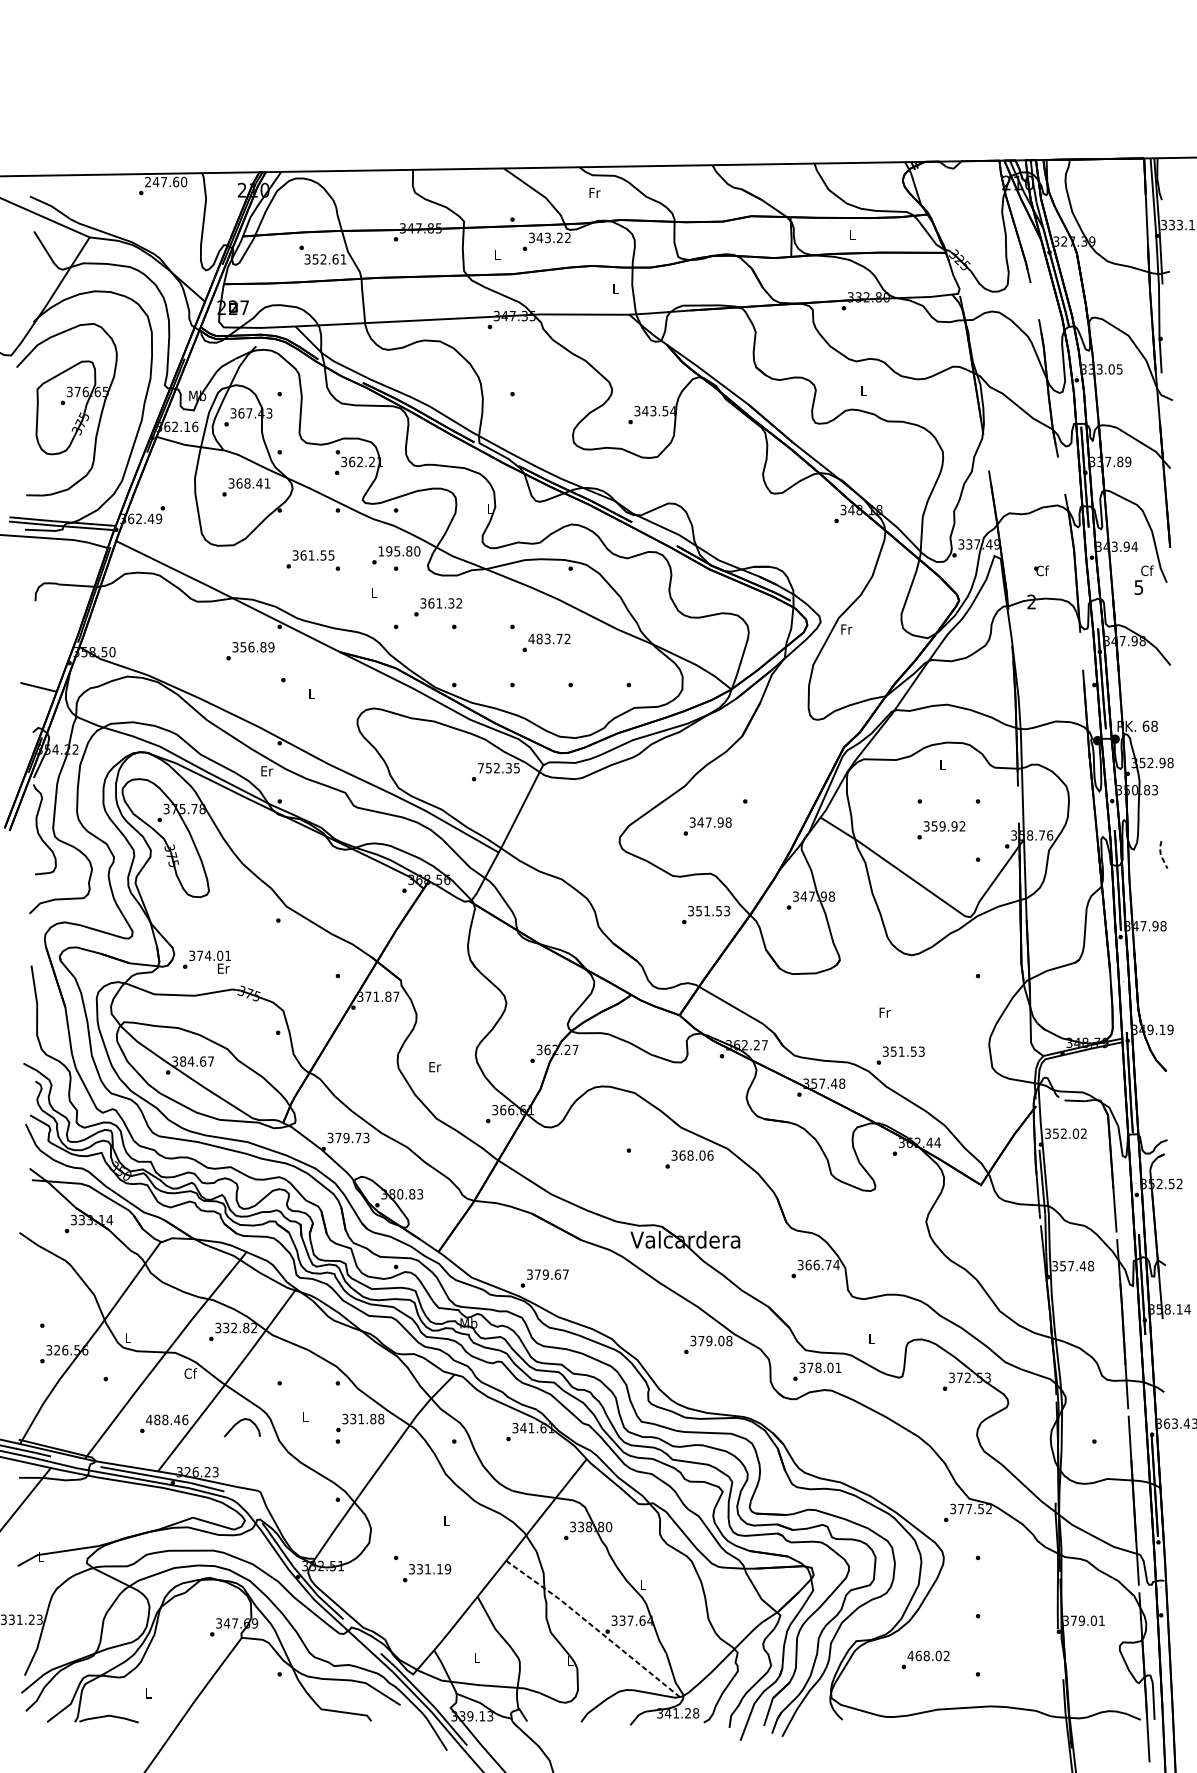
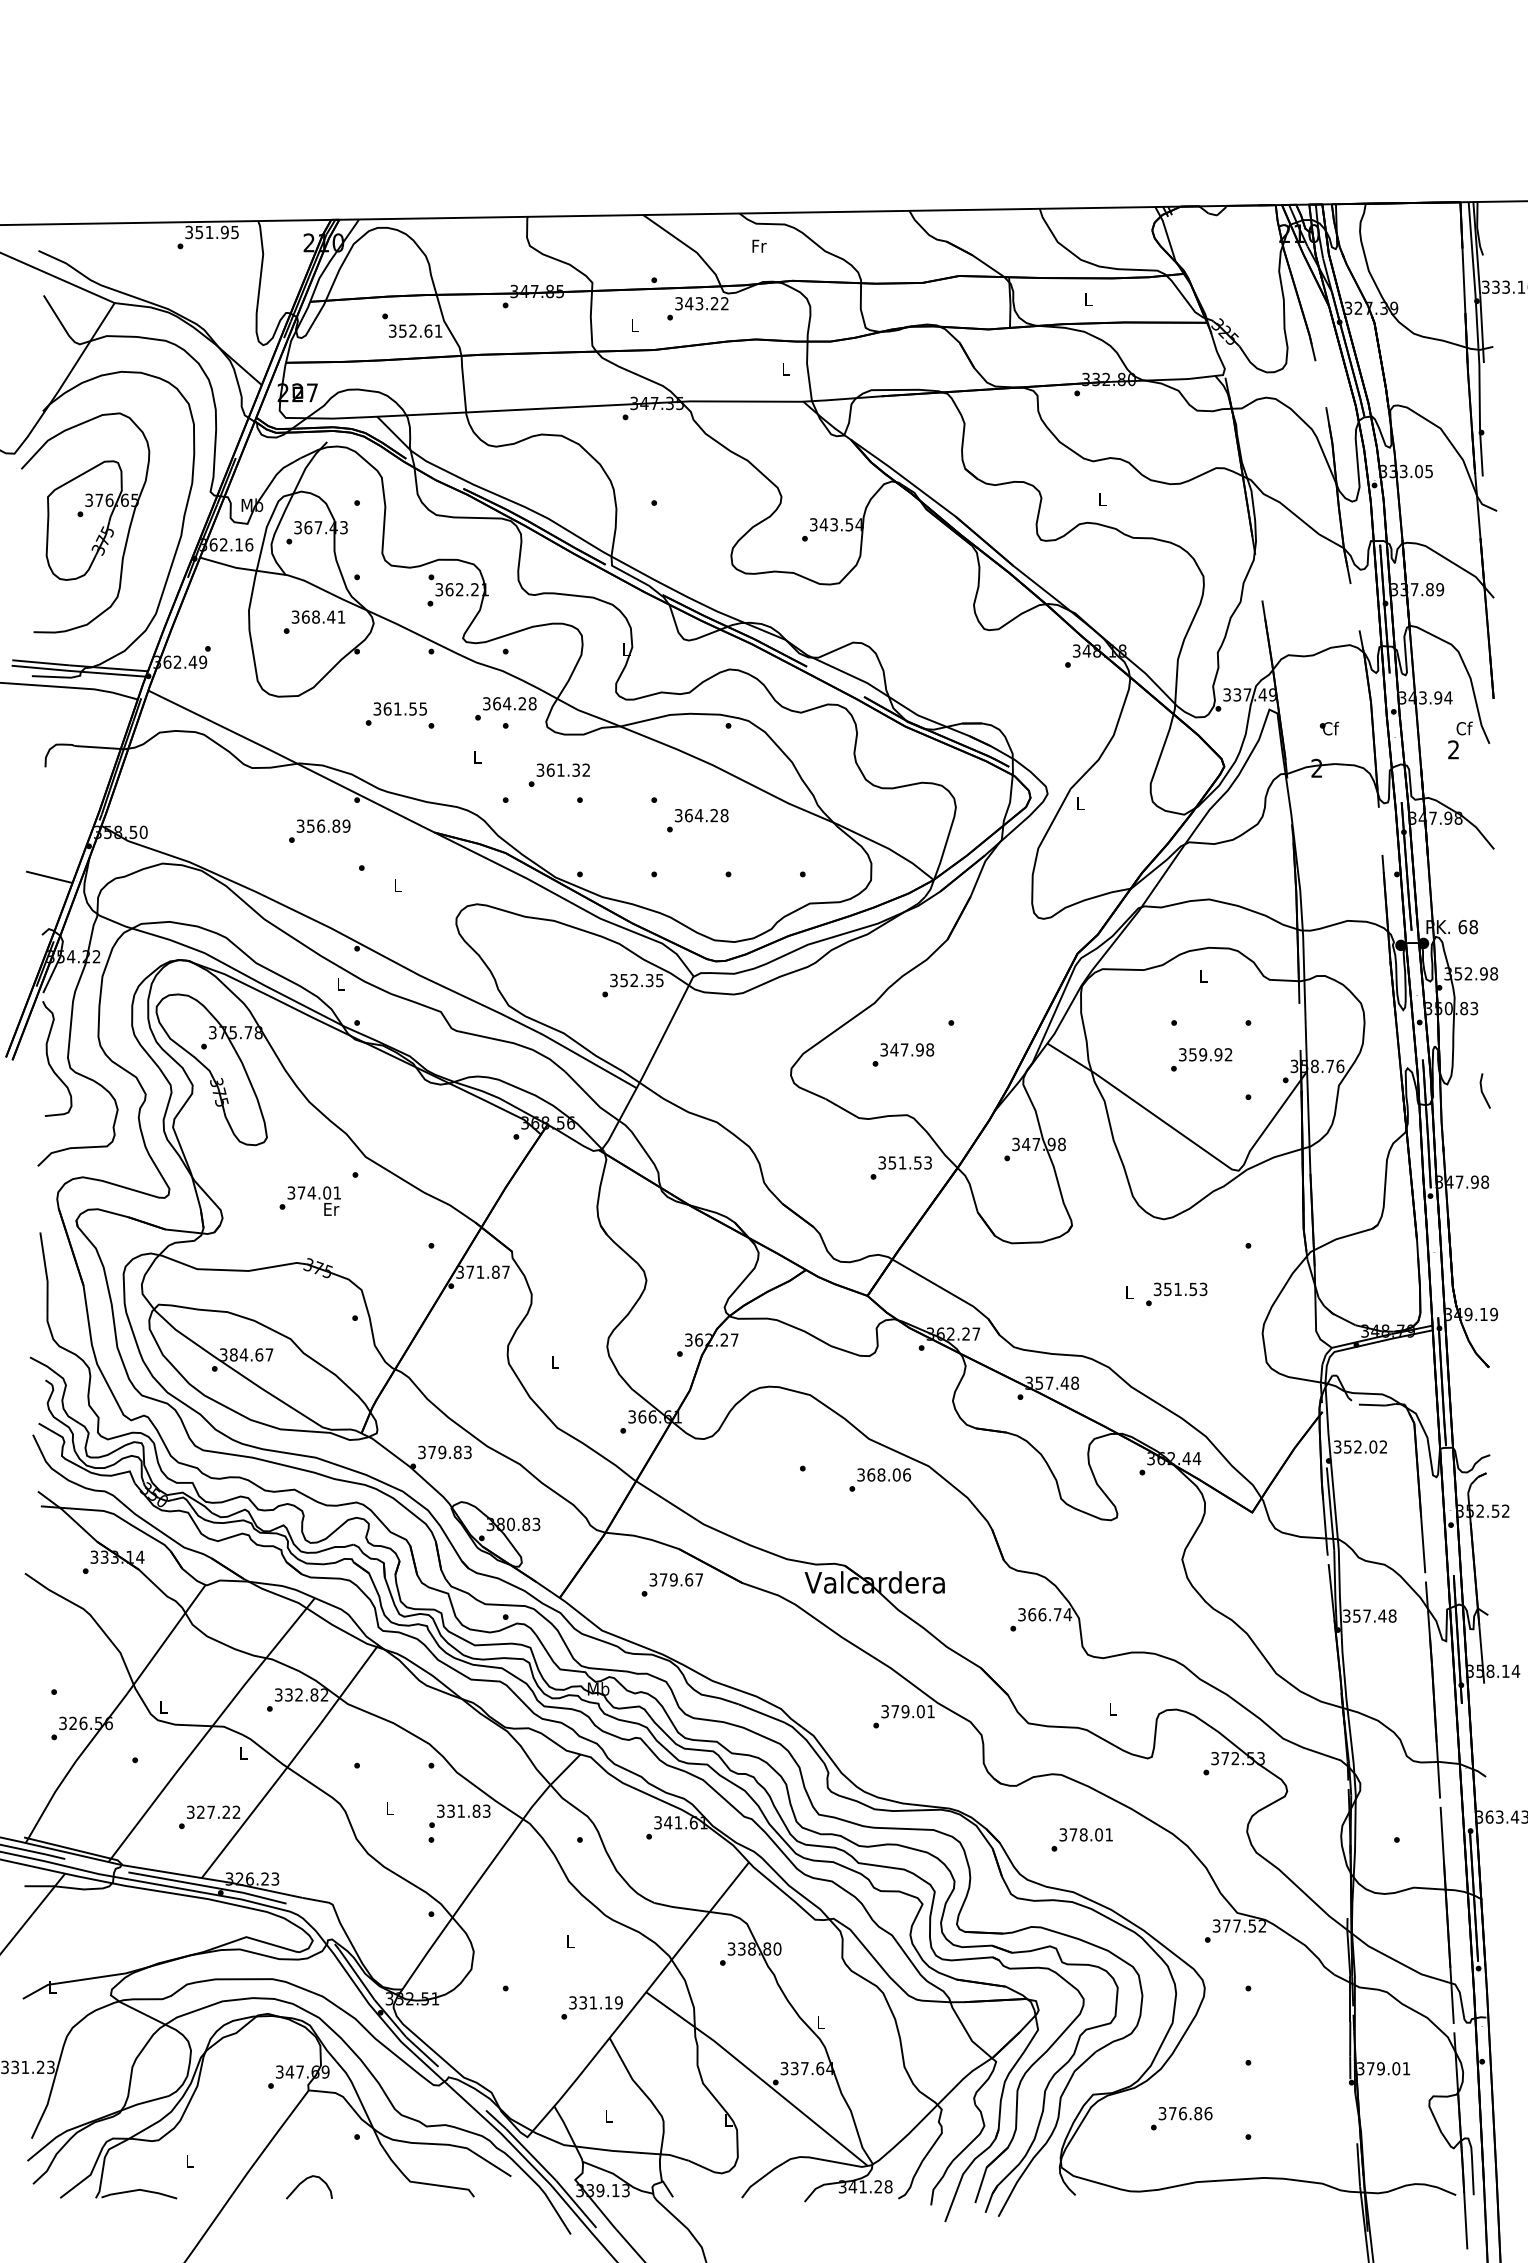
text: (166, 182) -> (212, 232), 247.60 -> 351.95
text: (399, 551) -> (509, 703), 195.80 -> 364.28
text: (1138, 587) -> (1453, 749), 5 -> 2
text: (847, 629) -> (1081, 803), Fr -> L
text: (549, 638) -> (701, 815), 483.72 -> 364.28
text: (480, 768) -> (613, 980), 752.35 -> 352.35
text: (266, 771) -> (340, 984), Er -> L
line: (1160, 855) -> (1481, 1091), dashed -> solid
text: (206, 961) -> (309, 1200), moved
text: (884, 1012) -> (1129, 1292), Fr -> L
text: (900, 1055) -> (1176, 1294), moved
text: (435, 1066) -> (555, 1361), Er -> L
text: (358, 1138) -> (457, 1452), 379.73 -> 379.83
text: (544, 1278) -> (671, 1584), moved
text: (728, 1340) -> (930, 1711), 379.08 -> 379.01
text: (816, 1371) -> (1081, 1839), moved
text: (190, 1373) -> (243, 1752), Cf -> L
text: (381, 1418) -> (486, 1810), 331.88 -> 331.83
text: (167, 1419) -> (213, 1811), 488.46 -> 327.22
curve: (238, 1423) -> (304, 2181), moved
text: (426, 1572) -> (591, 2007), moved
line: (594, 1626) -> (758, 2076), dashed -> solid
text: (928, 1655) -> (1185, 2113), 468.02 -> 376.86

